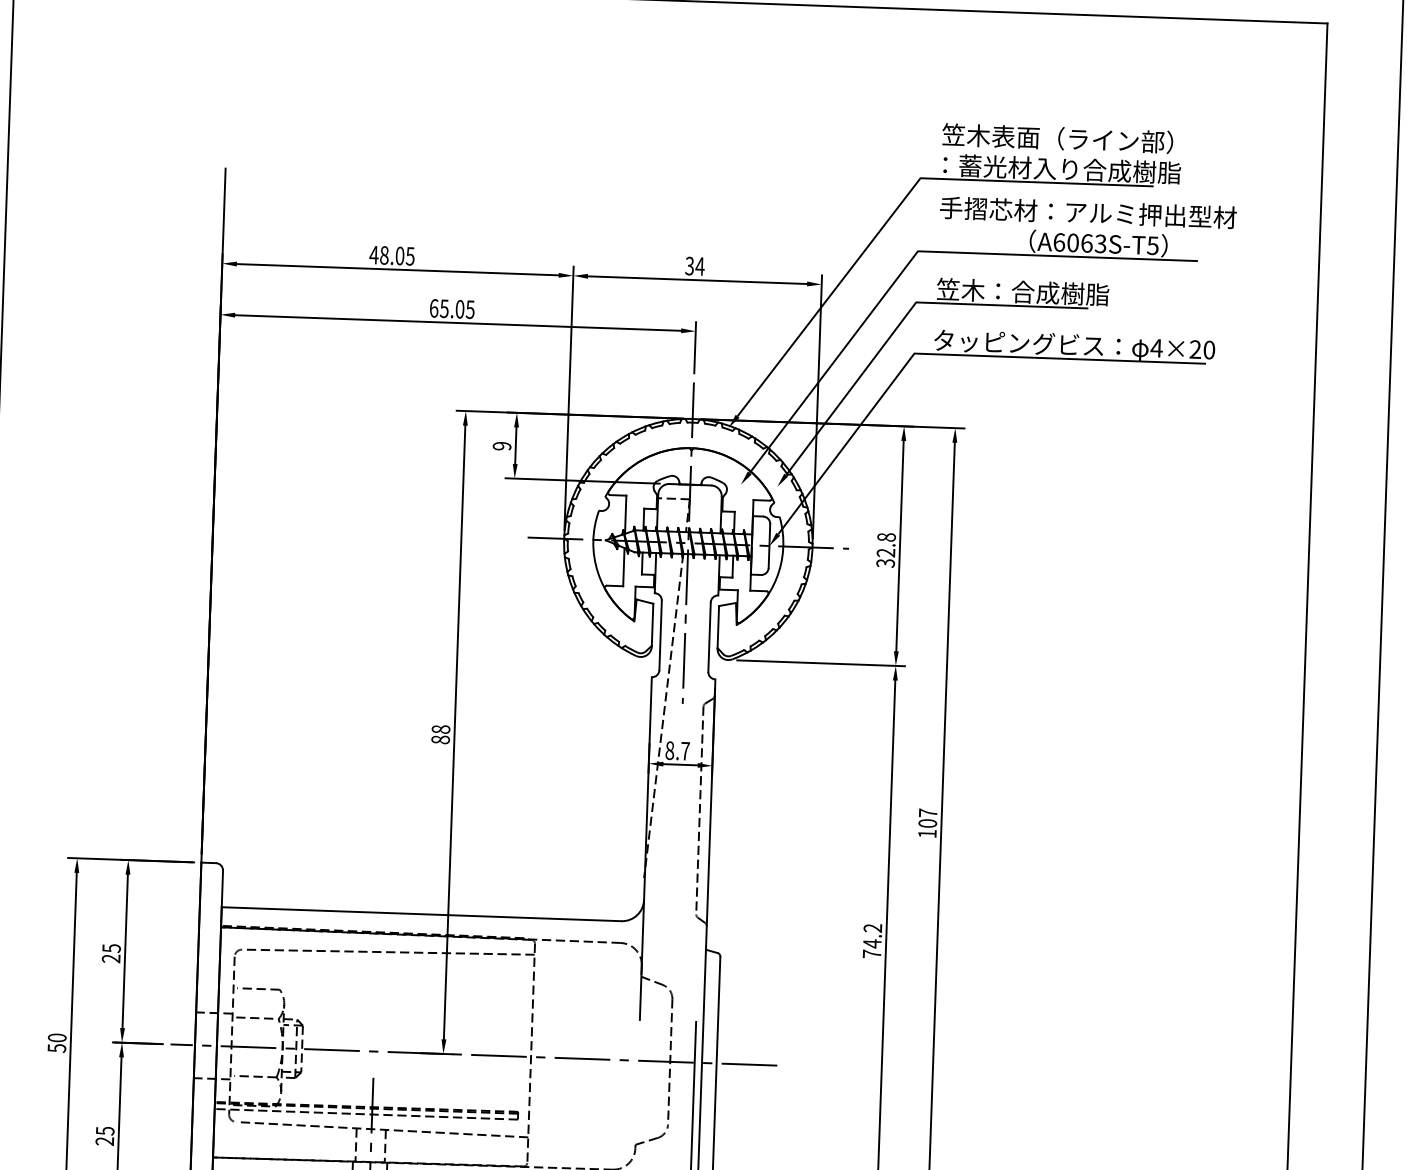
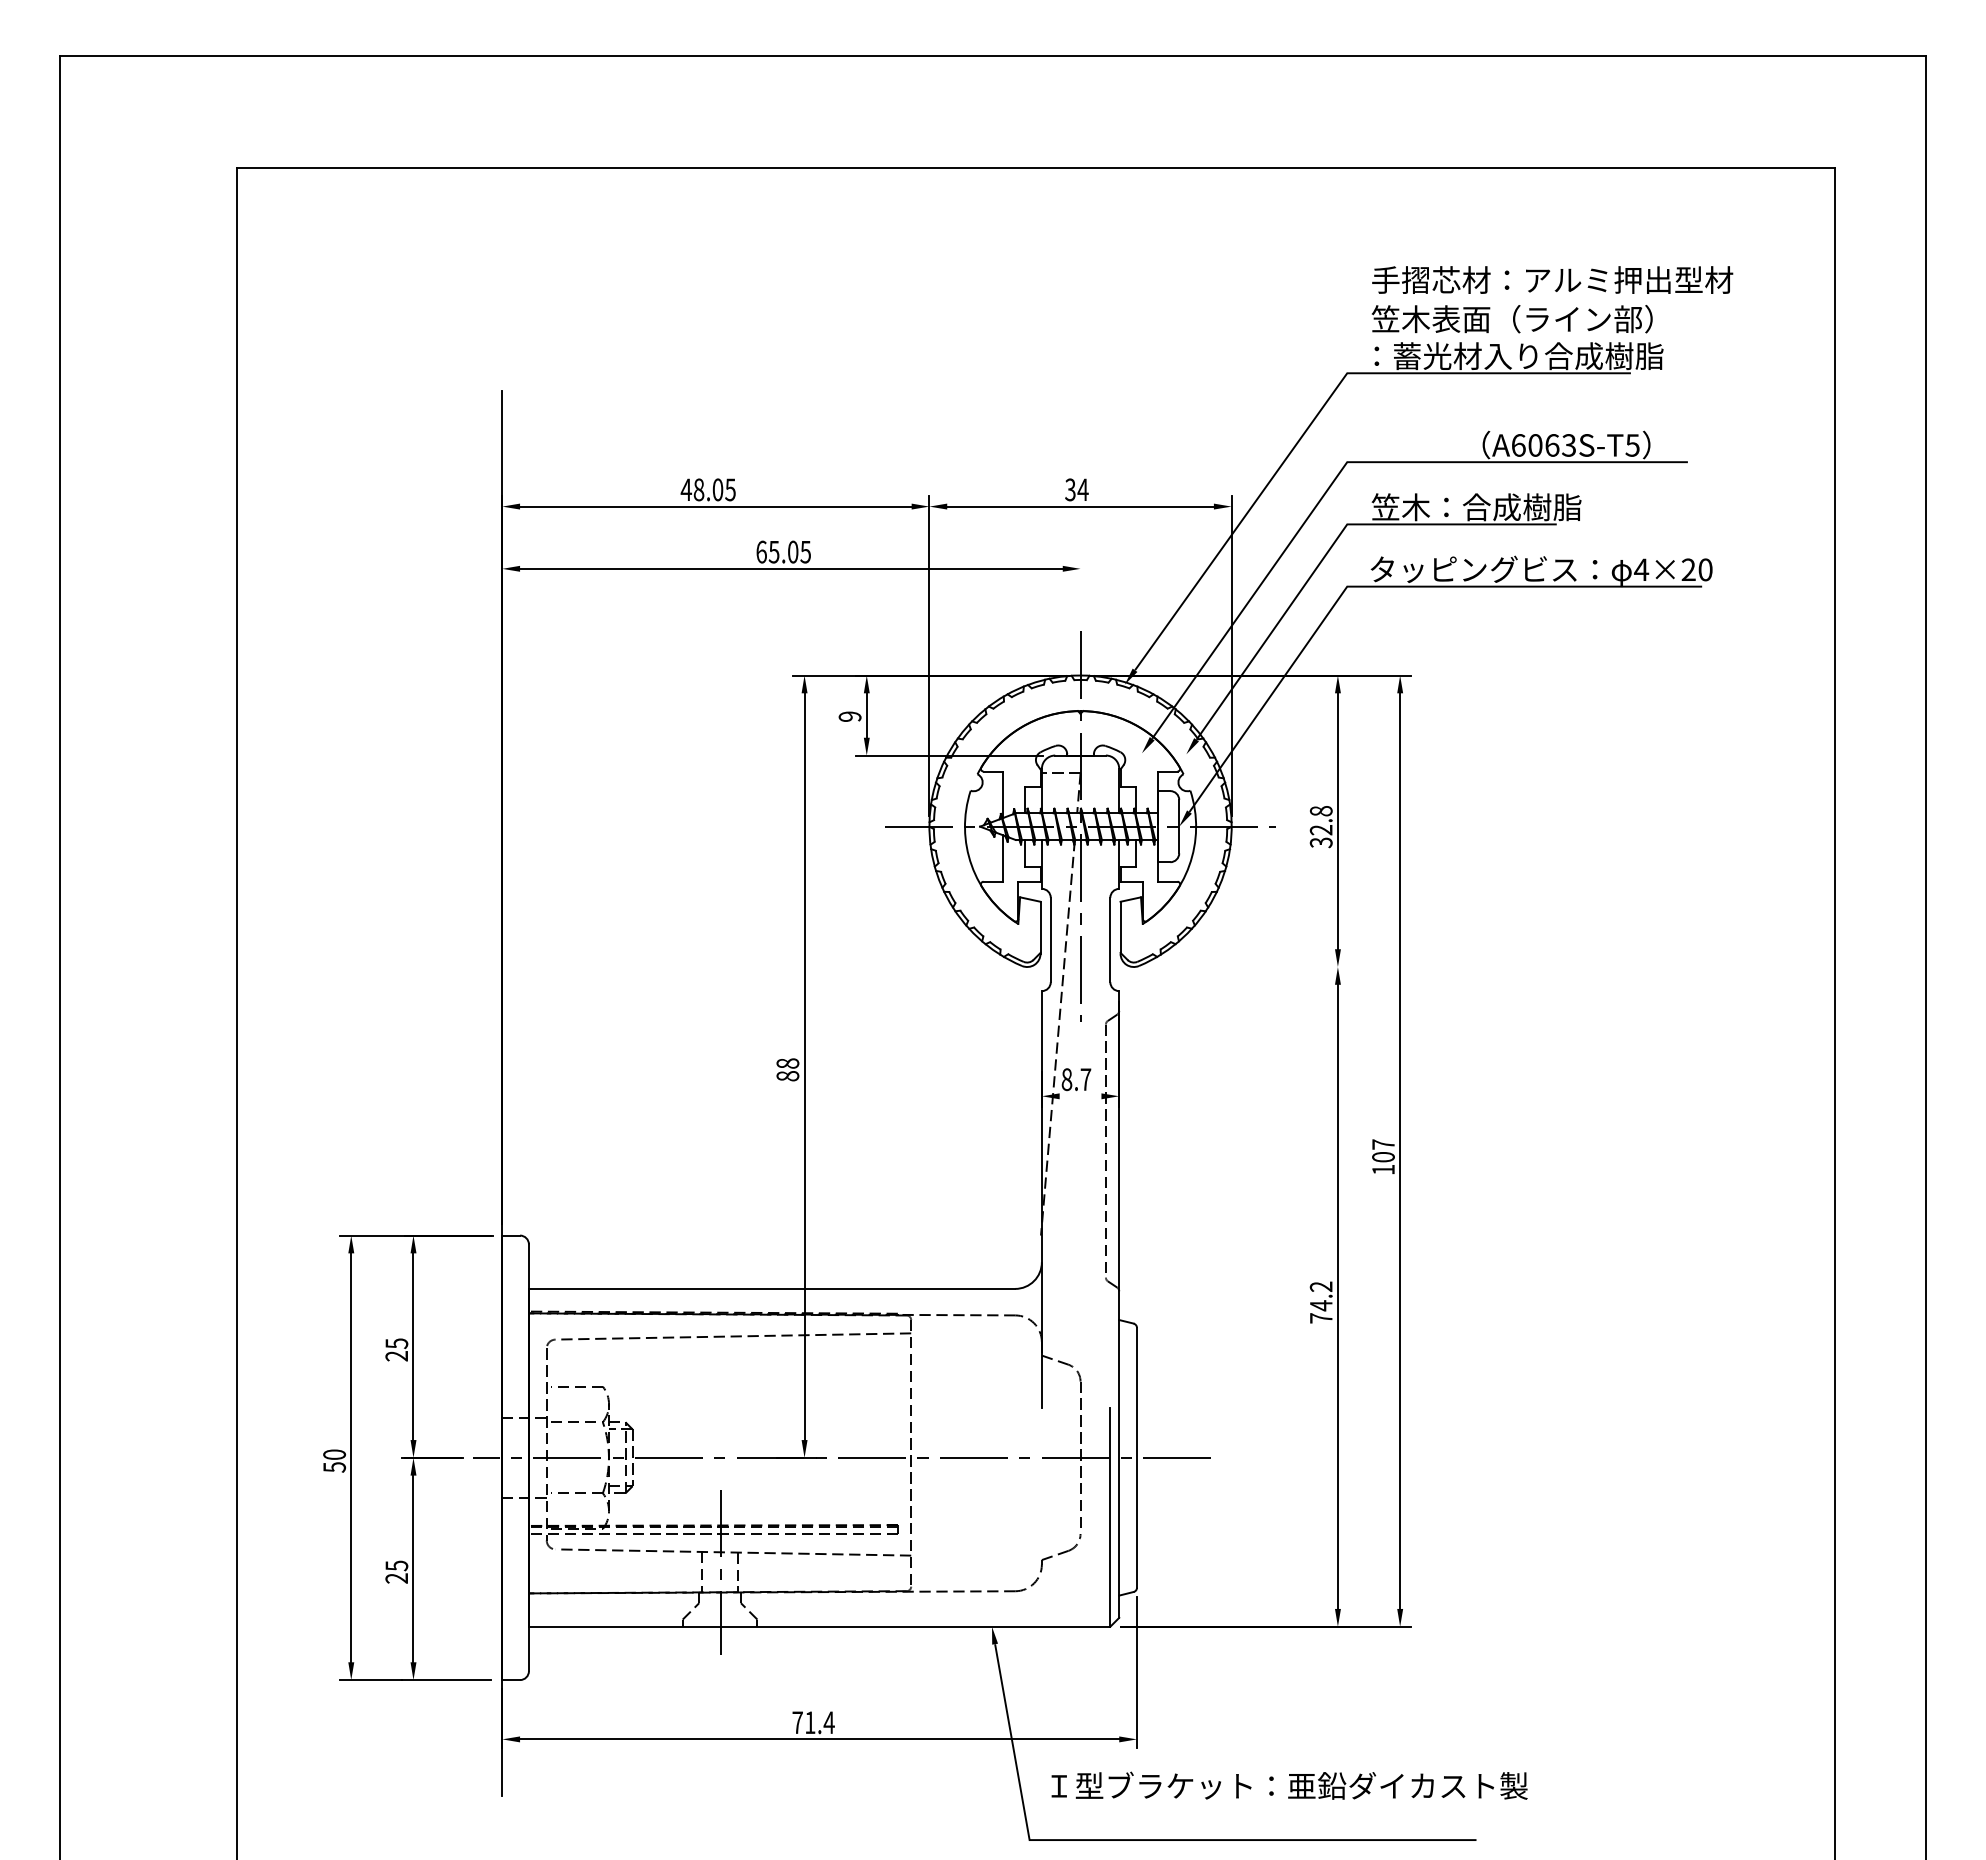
text: (1088, 212) -> (1552, 279), moved
line: (695, 347) -> (1080, 588), removed
line: (821, 663) -> (1247, 967), removed
line: (680, 764) -> (1080, 1096), removed

